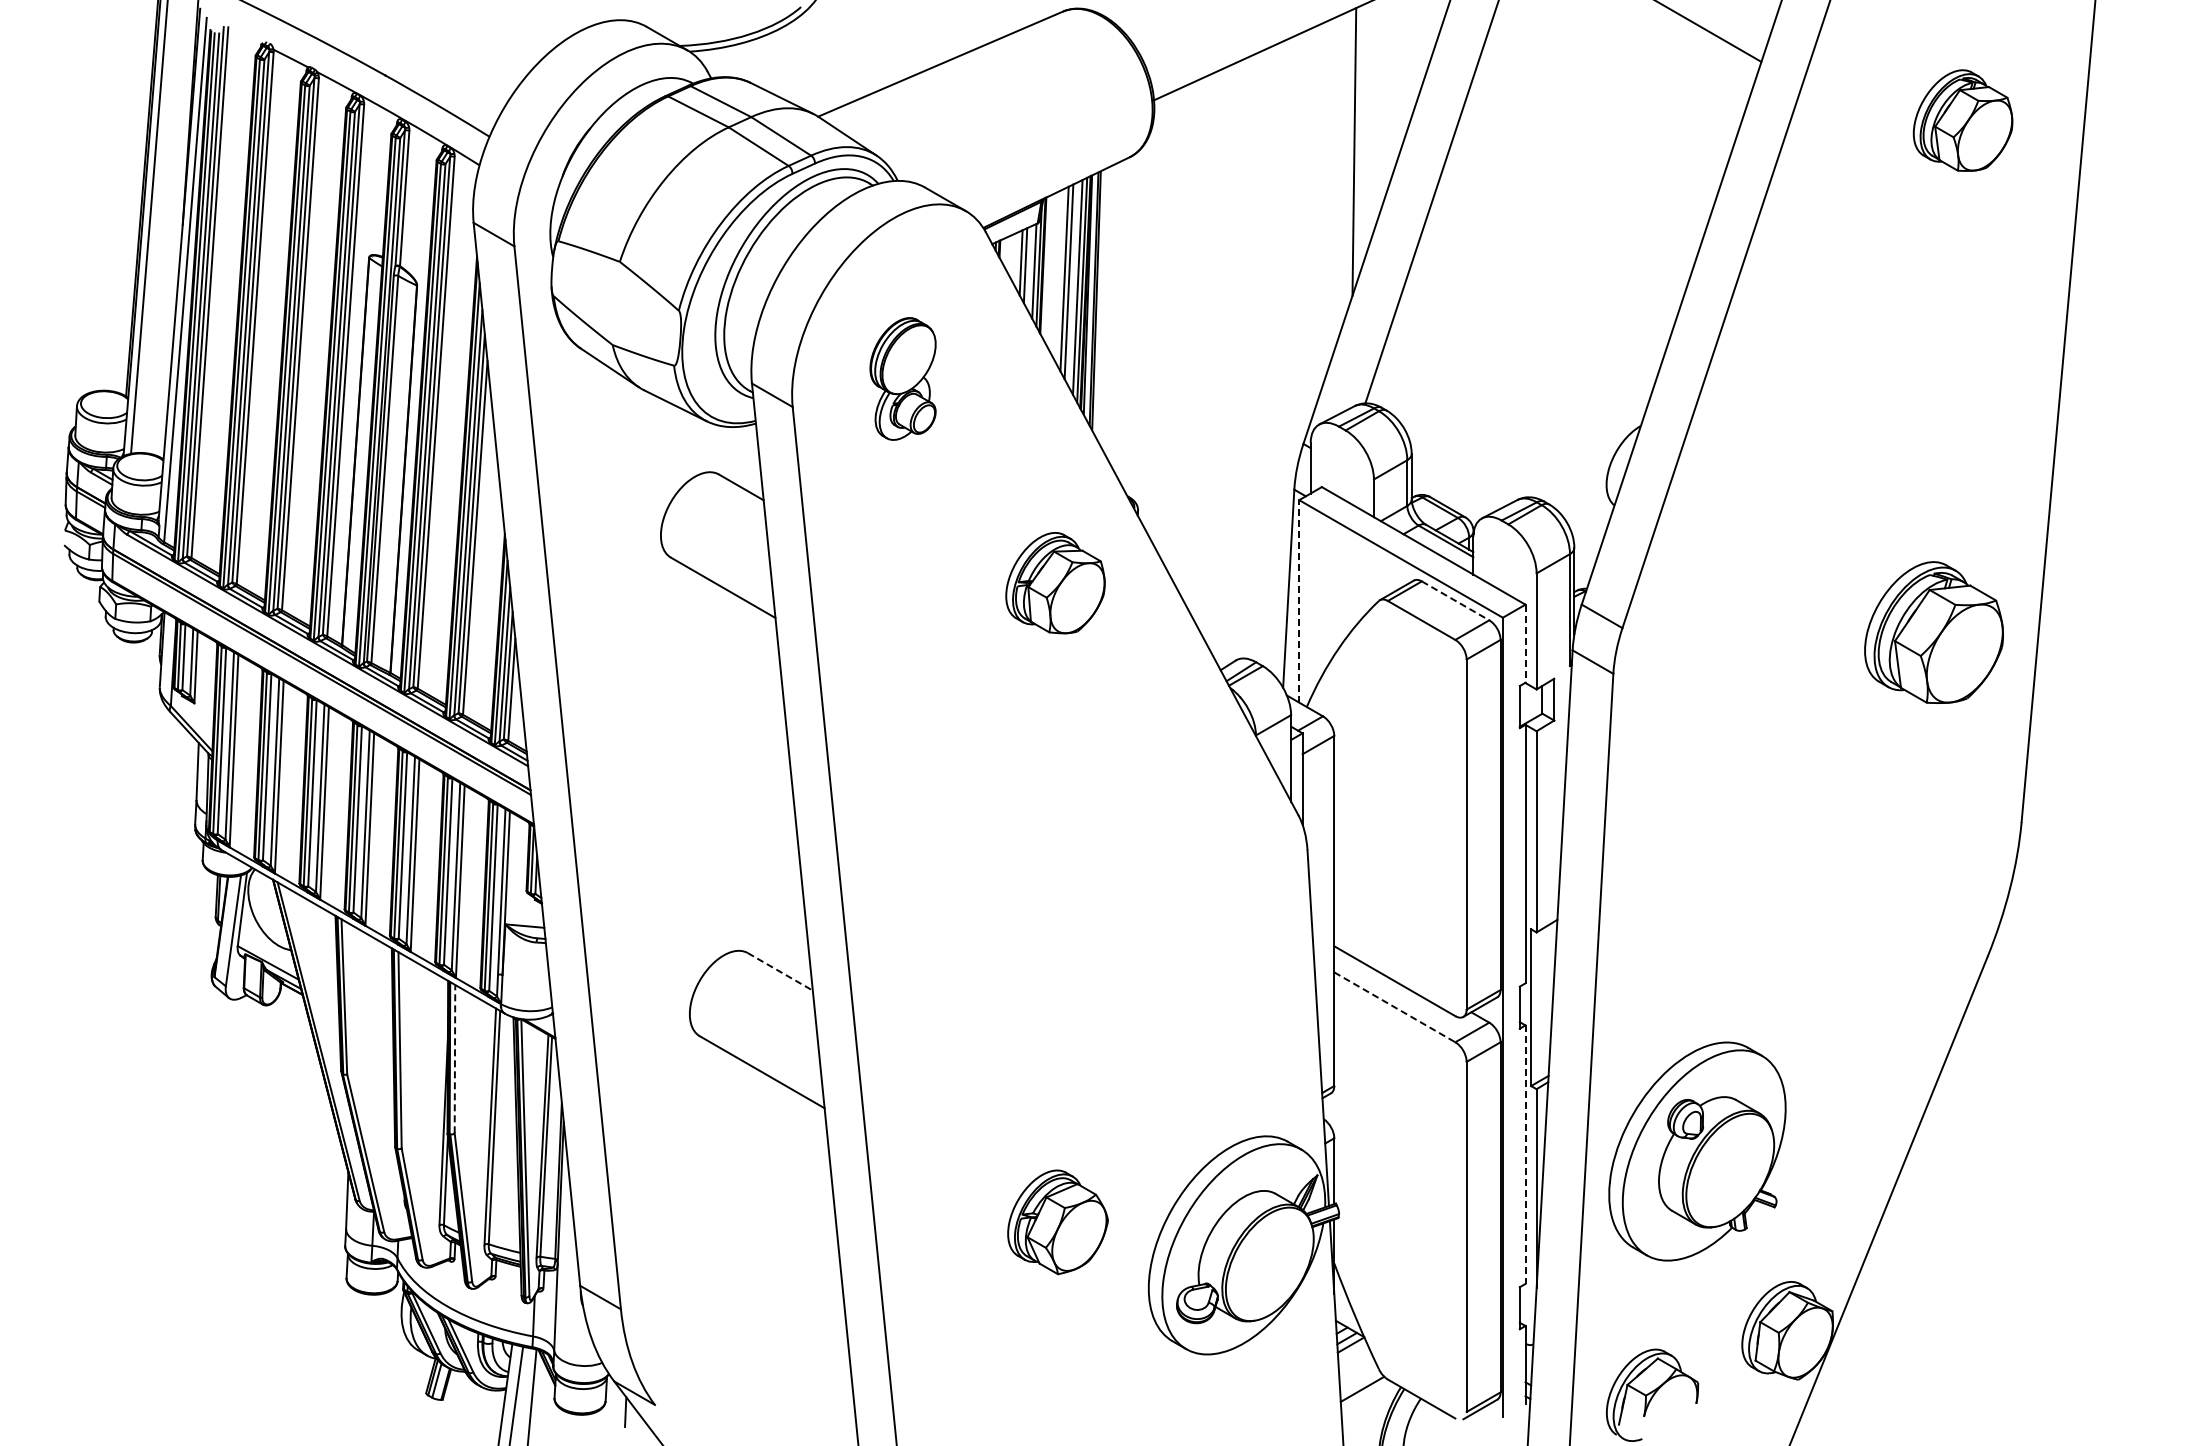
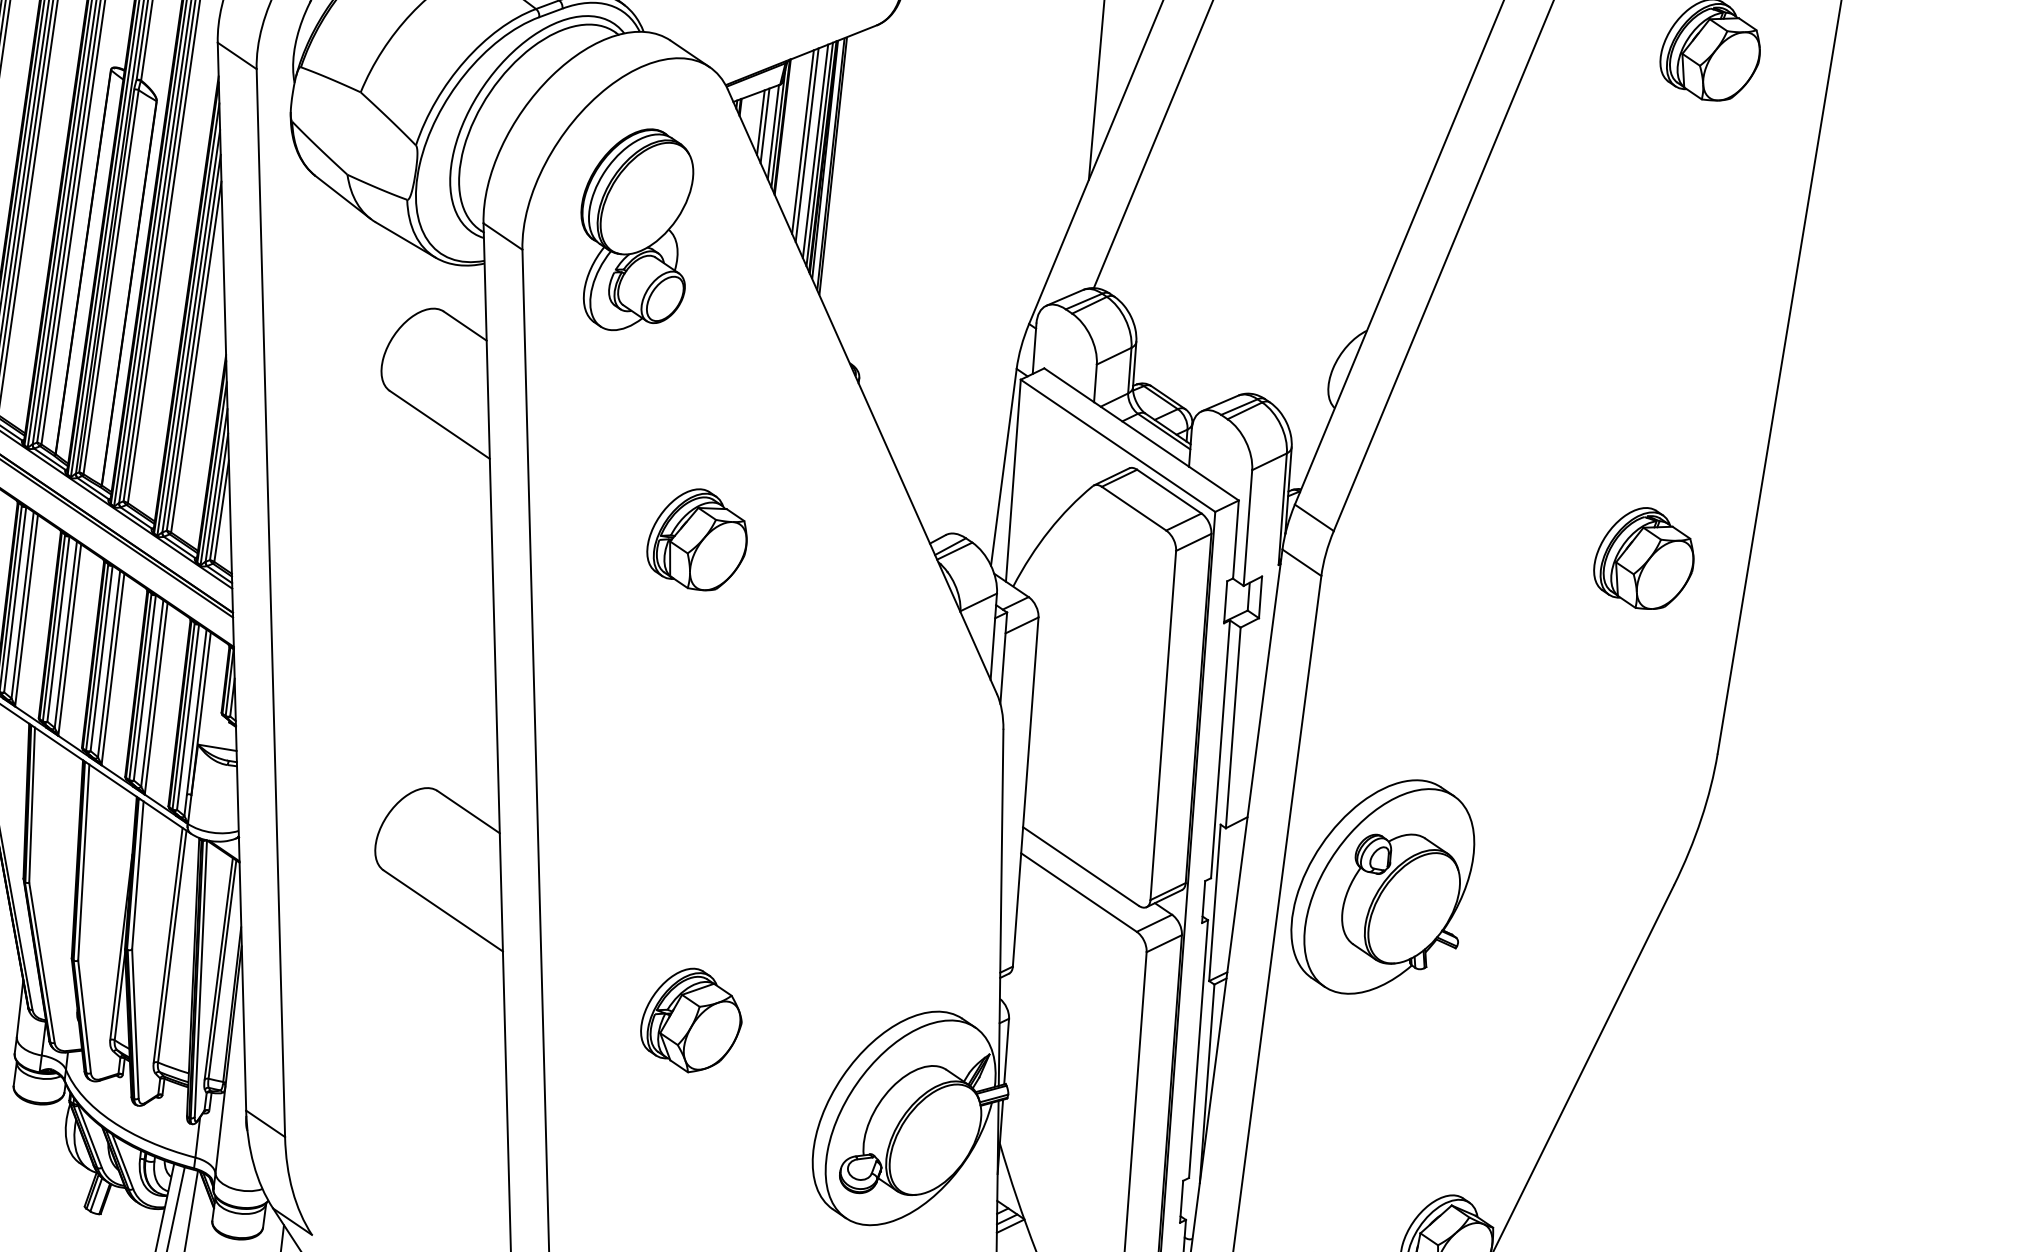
part: (902, 378) -> (634, 229), size x1.67
part: (1055, 583) -> (697, 539), moved
line: (1299, 600) -> (1013, 479), dashed -> solid
line: (1455, 600) -> (1169, 491), dashed -> solid
part: (1934, 632) -> (1644, 558), size x0.71
line: (1525, 644) -> (1235, 540), dashed -> solid
line: (780, 971) -> (468, 811), dashed -> solid
line: (1394, 1007) -> (1078, 892), dashed -> solid
line: (454, 1058) -> (137, 874), dashed -> solid
part: (1697, 1151) -> (1382, 886), moved
line: (1525, 1155) -> (1198, 1049), dashed -> solid
part: (1057, 1222) -> (691, 1020), moved

